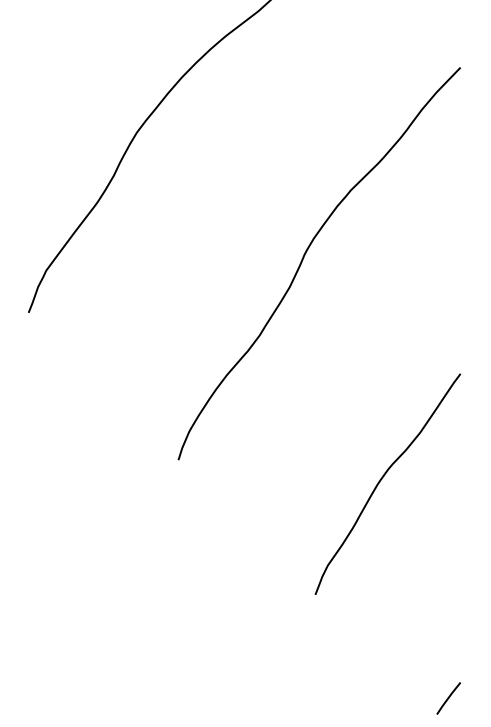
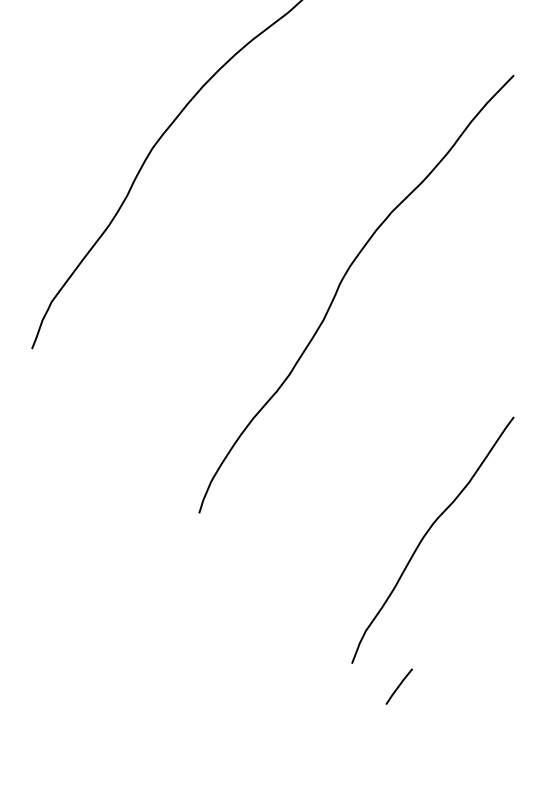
line: (448, 698) -> (398, 686), moved

